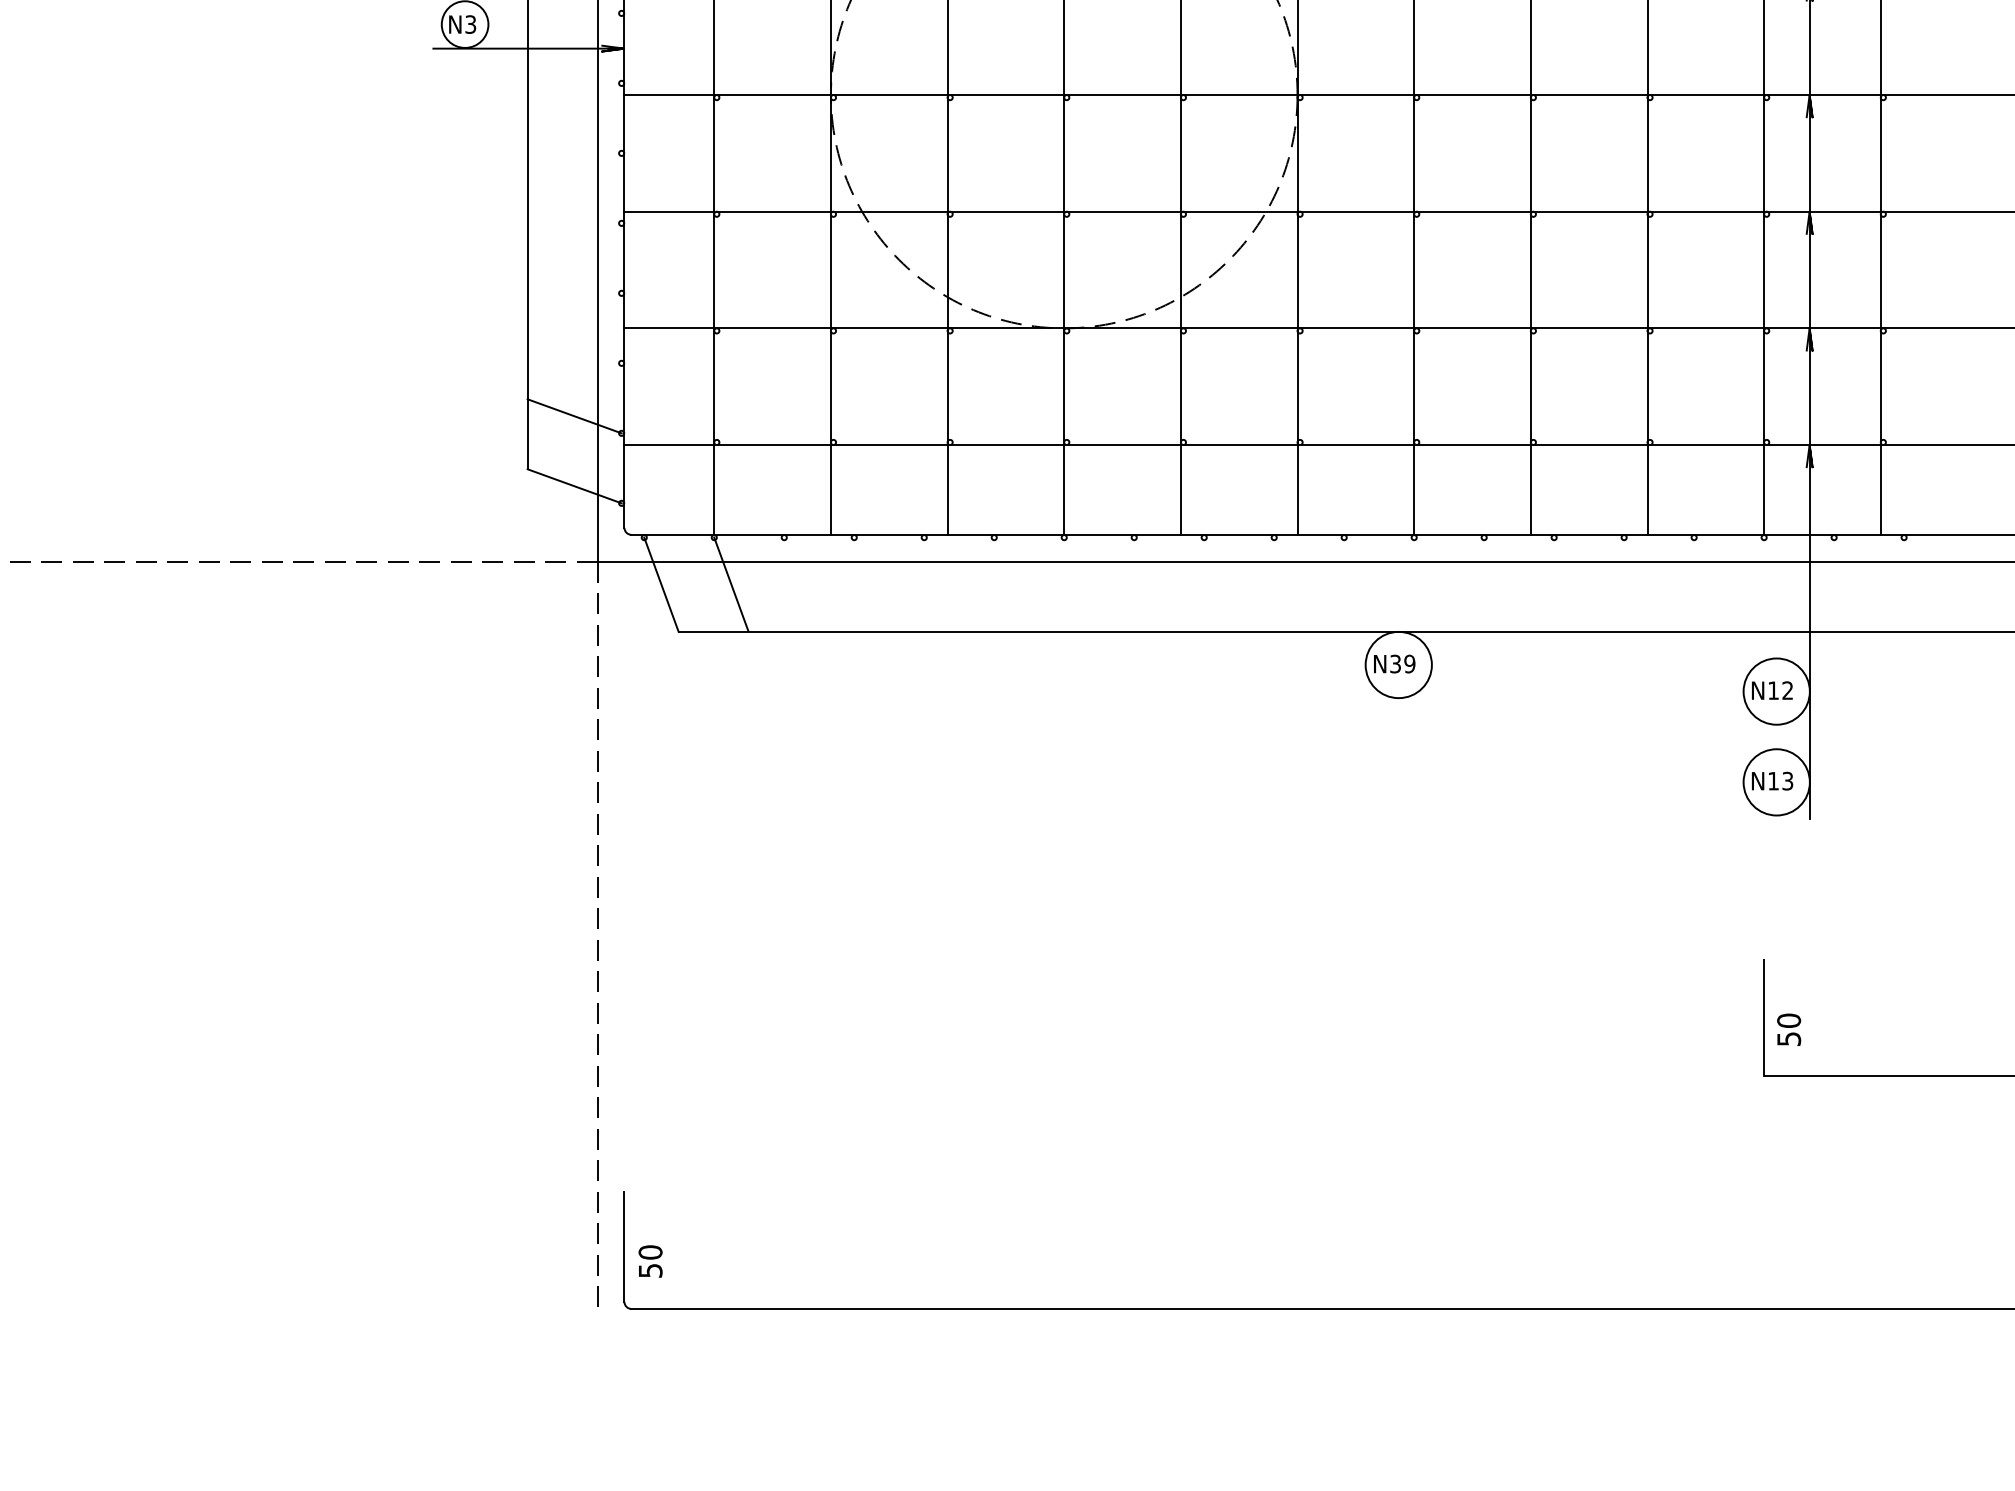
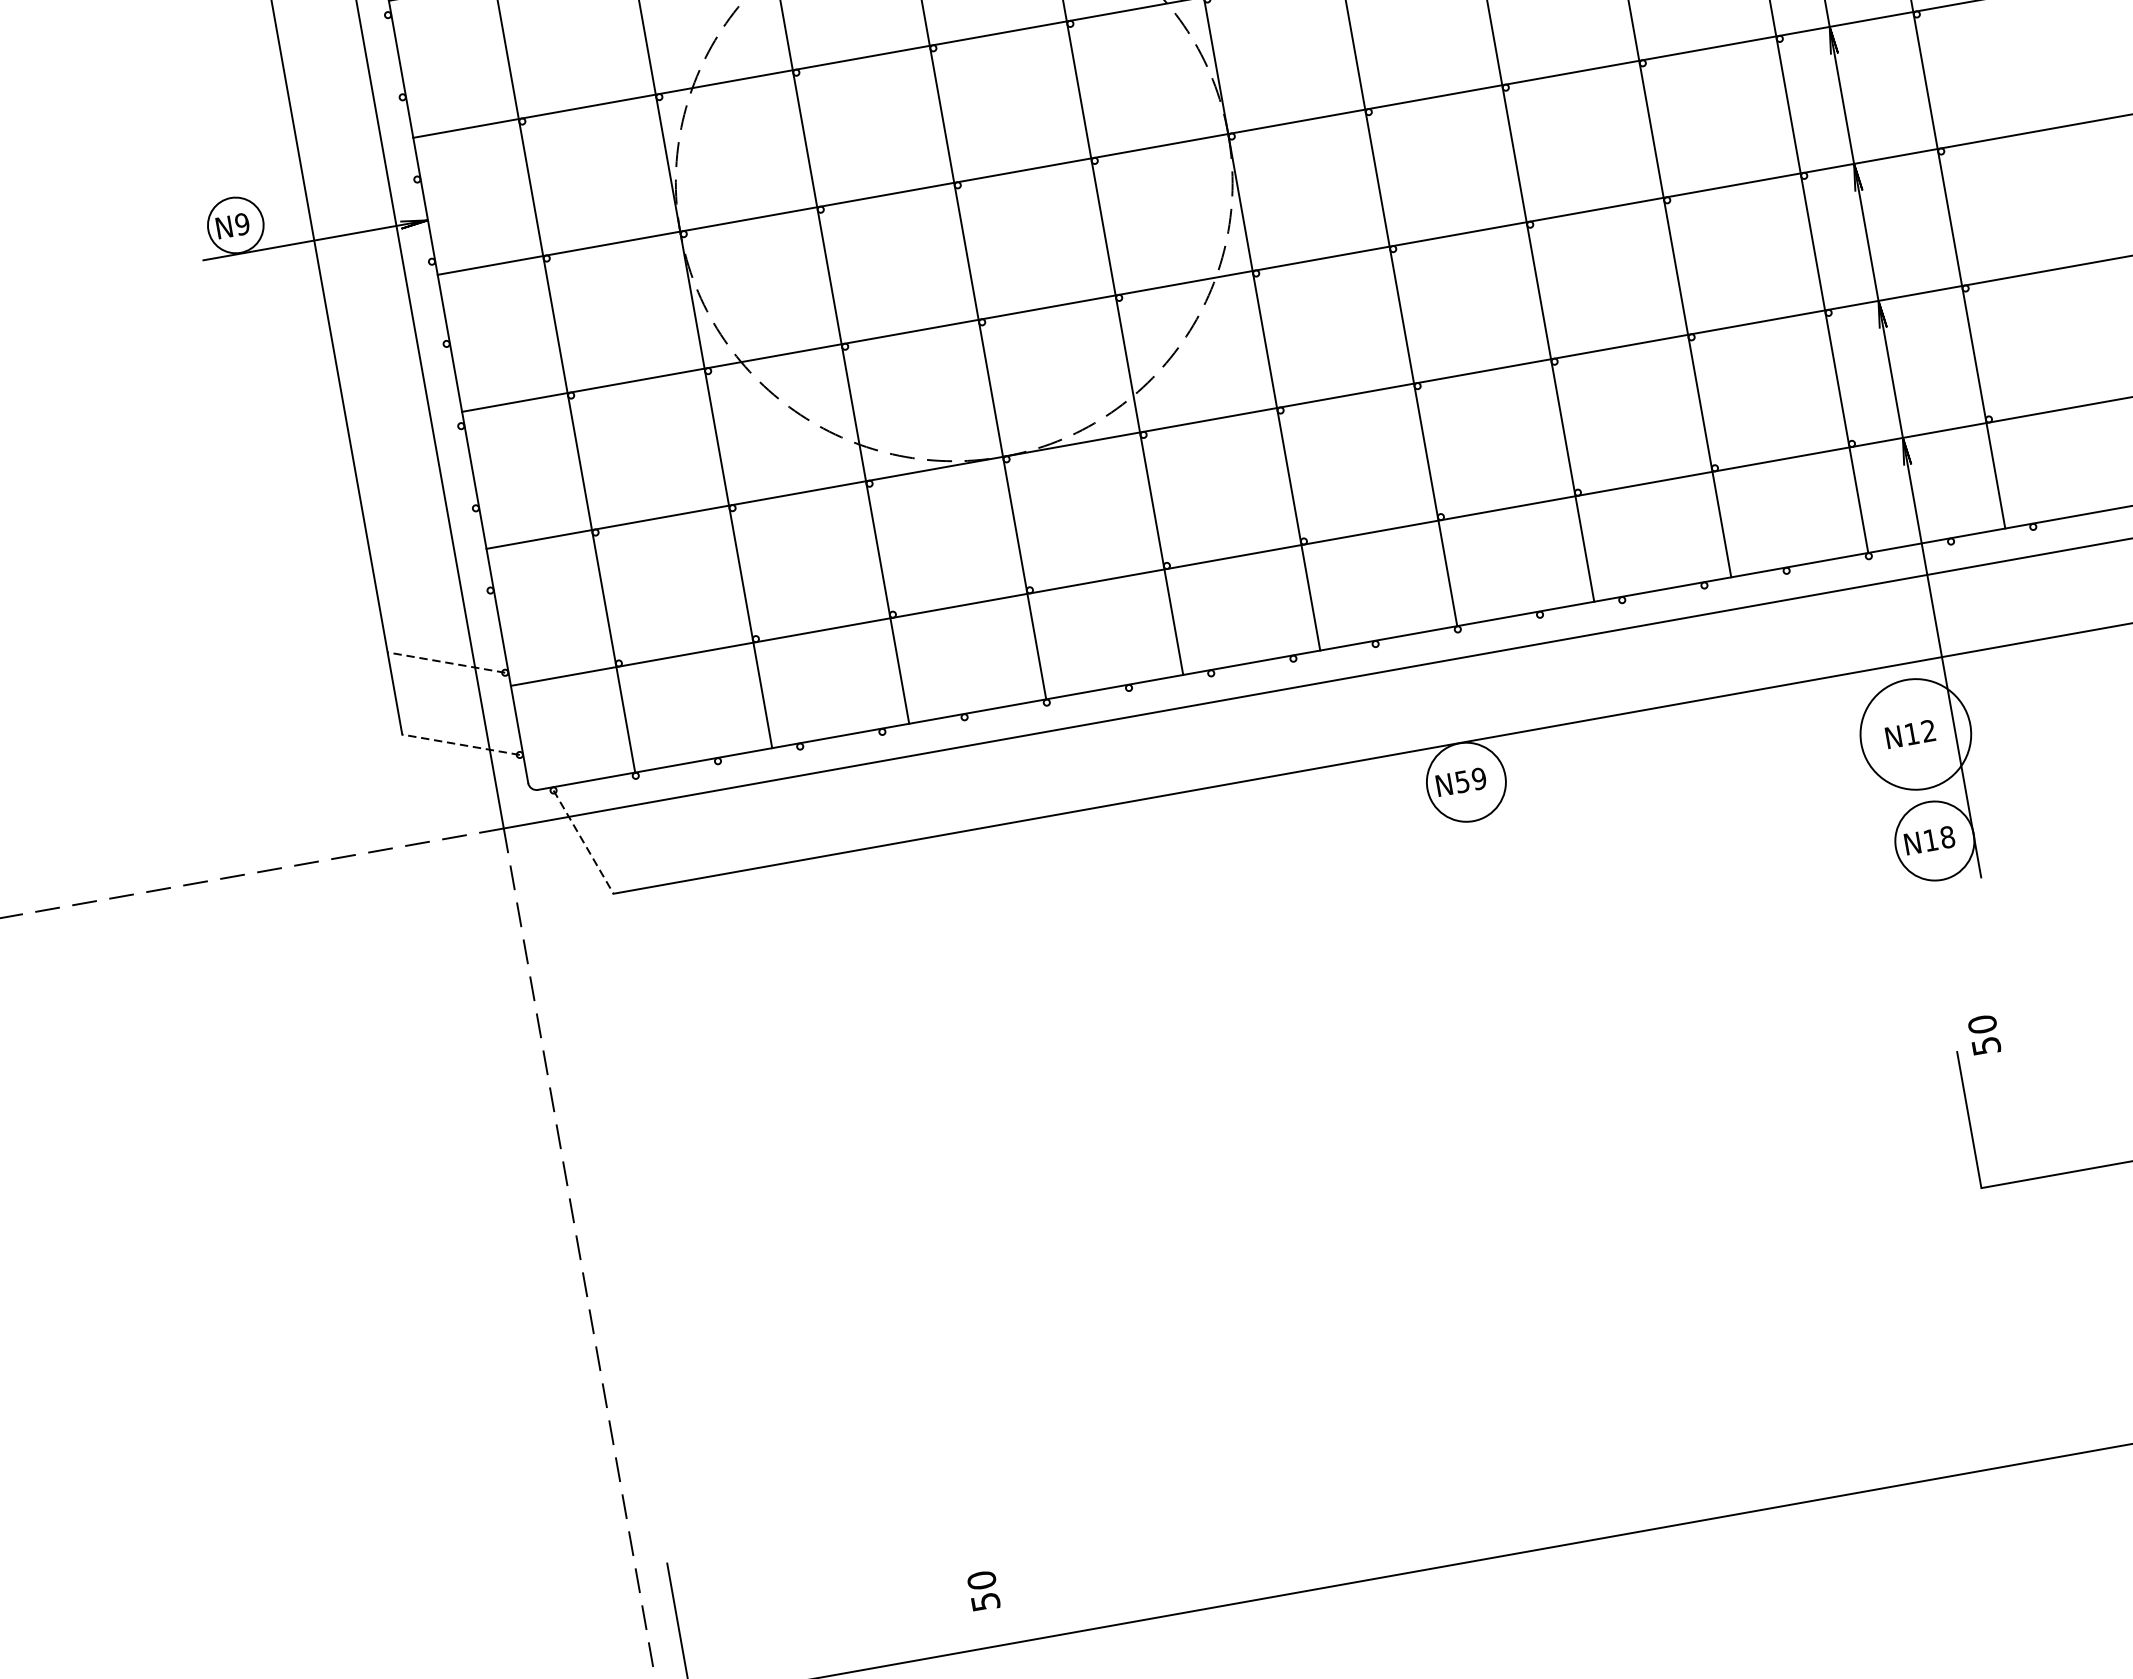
text: (470, 24) -> (242, 224), N3 -> N9
line: (574, 416) -> (446, 662), solid -> dashed
line: (574, 486) -> (460, 745), solid -> dashed
line: (731, 584) -> (665, 827), removed
line: (661, 585) -> (583, 843), solid -> dashed
text: (1395, 663) -> (1462, 781), N39 -> N59
circle: (1776, 691) -> (1915, 734), size x1.4
text: (1787, 780) -> (1947, 836), N13 -> N18
text: (1789, 1029) -> (1984, 1034), moved
text: (650, 1261) -> (983, 1591), moved

